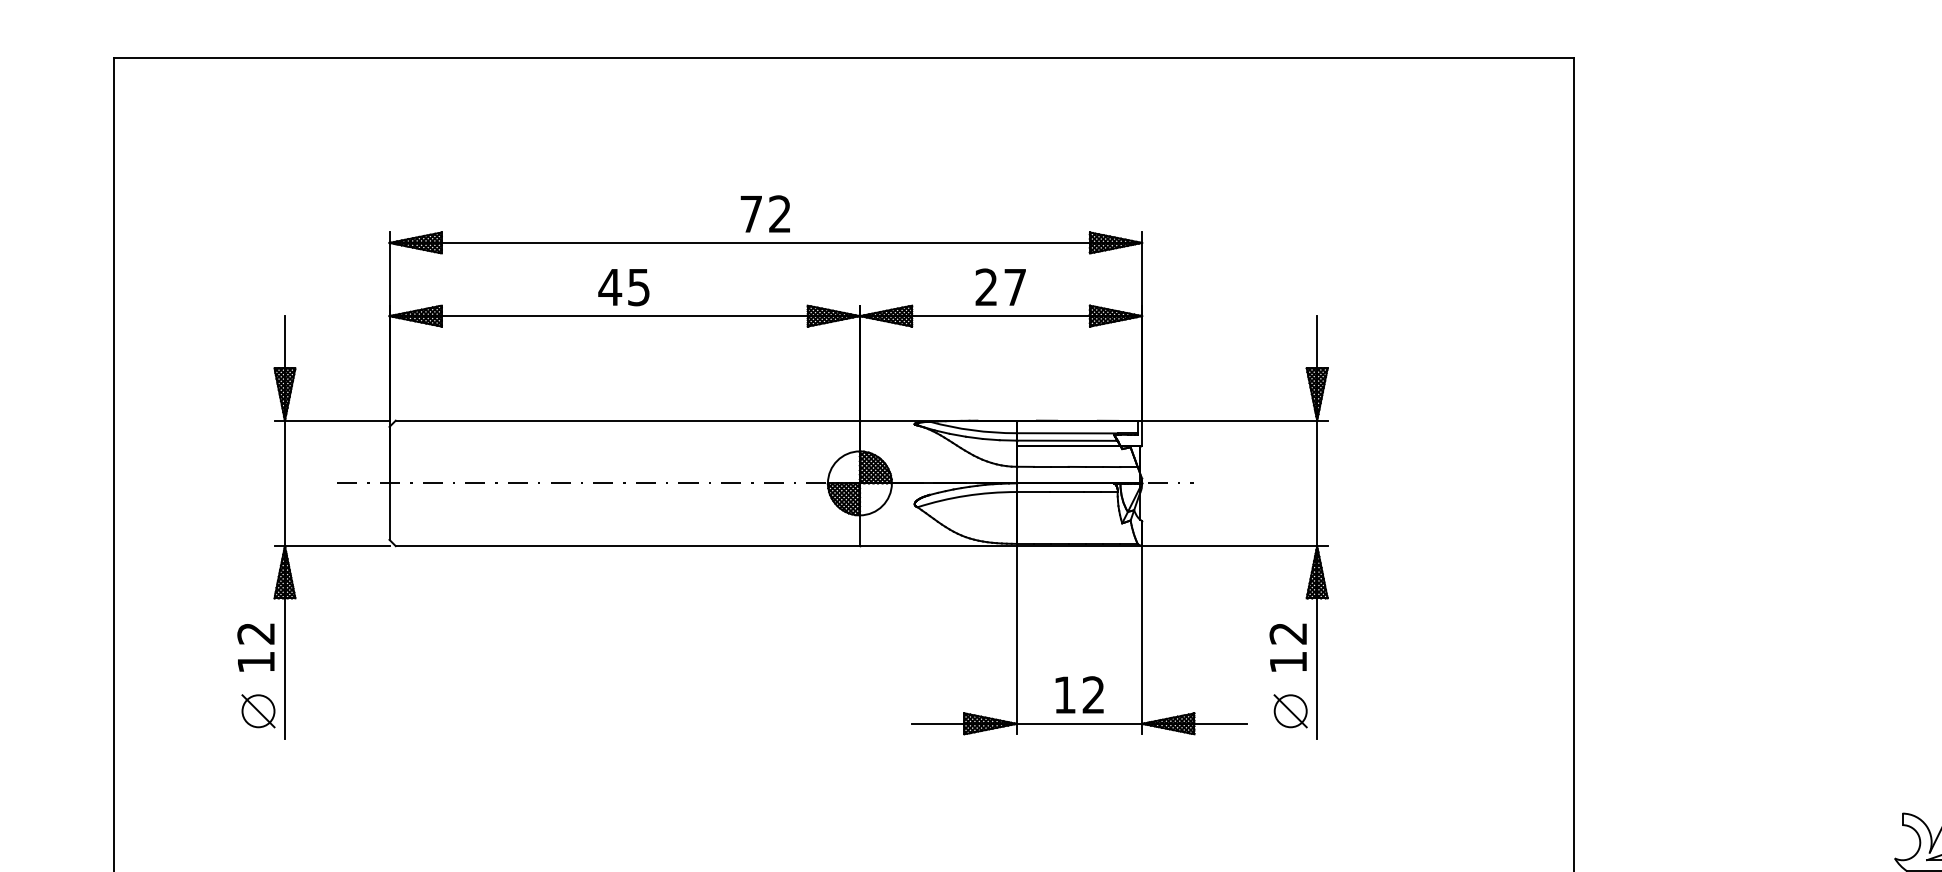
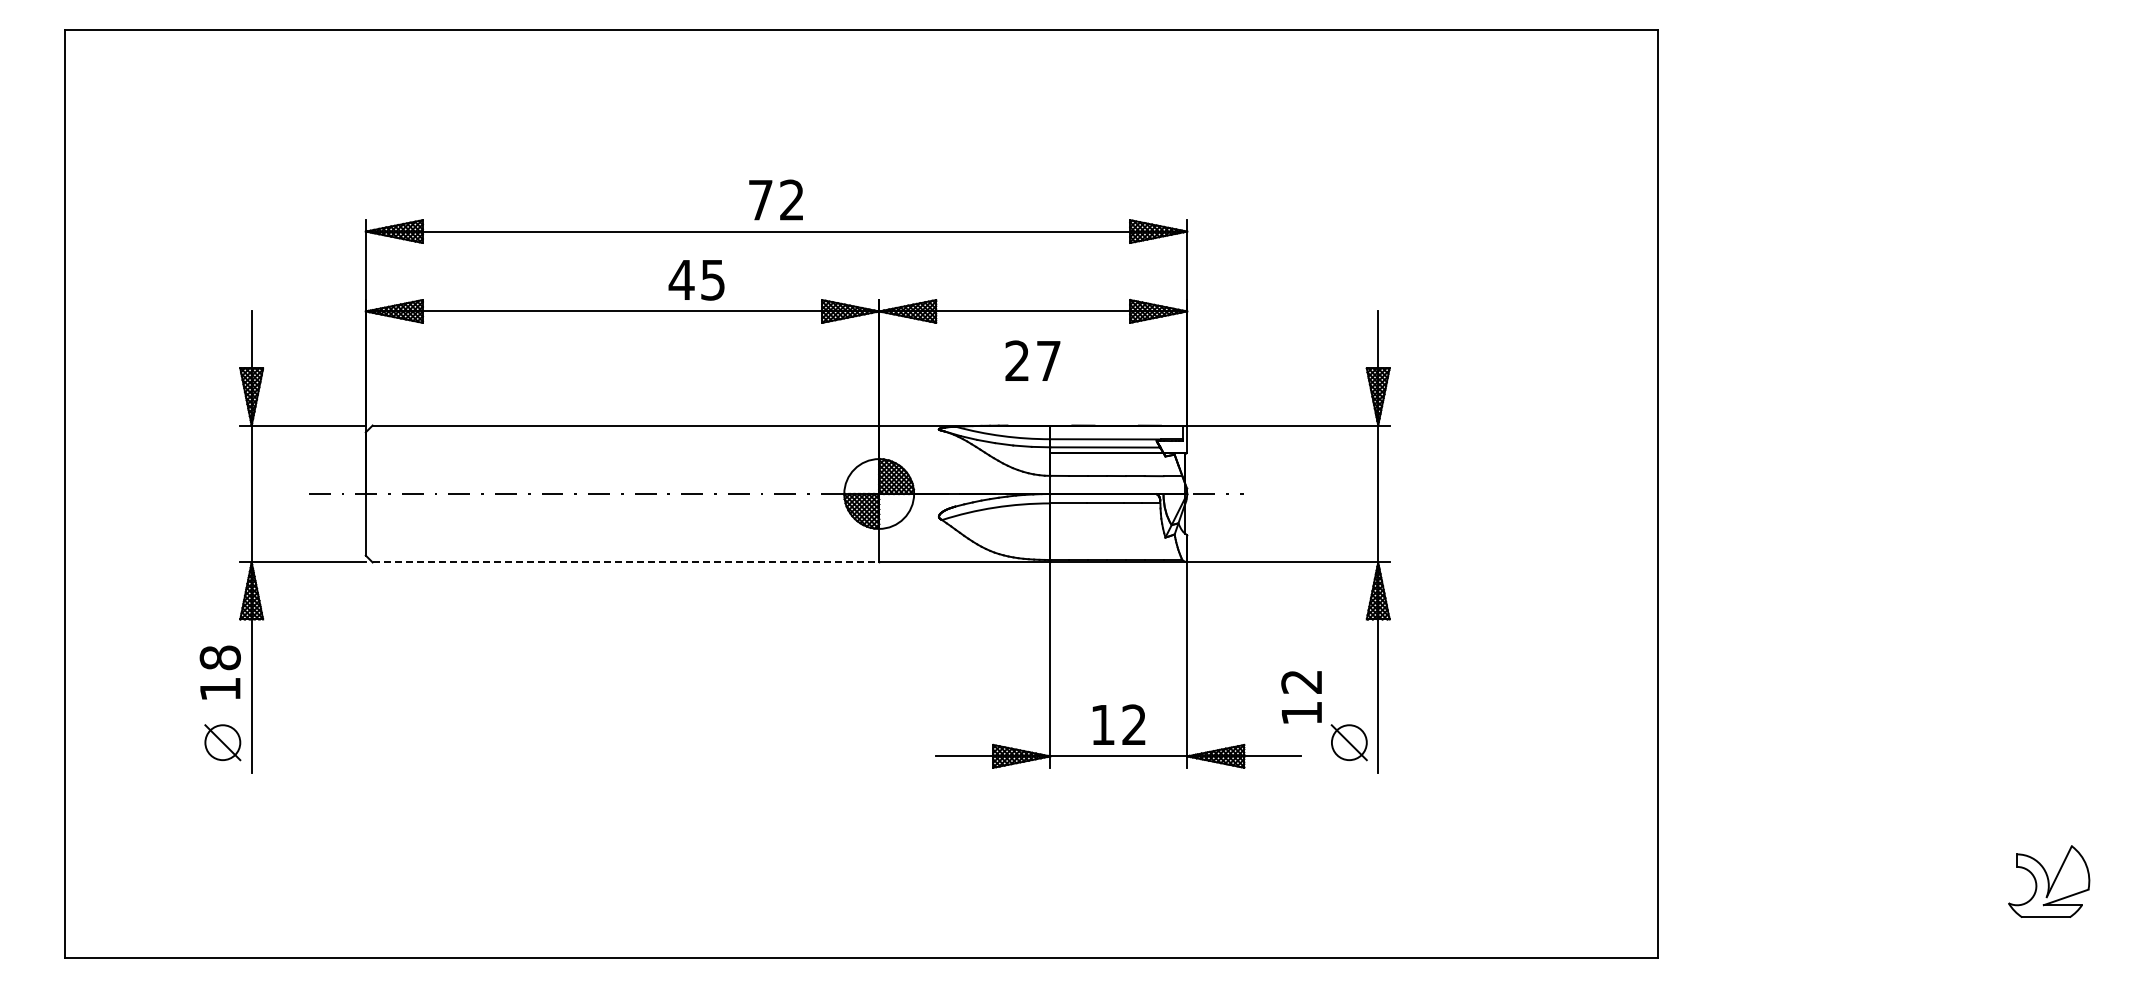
text: (1000, 286) -> (1032, 360), moved
text: (623, 287) -> (696, 280), moved
line: (628, 546) -> (626, 562), solid -> dashed
text: (255, 633) -> (219, 657), 12 -> 18
text: (1288, 647) -> (1301, 697), moved

